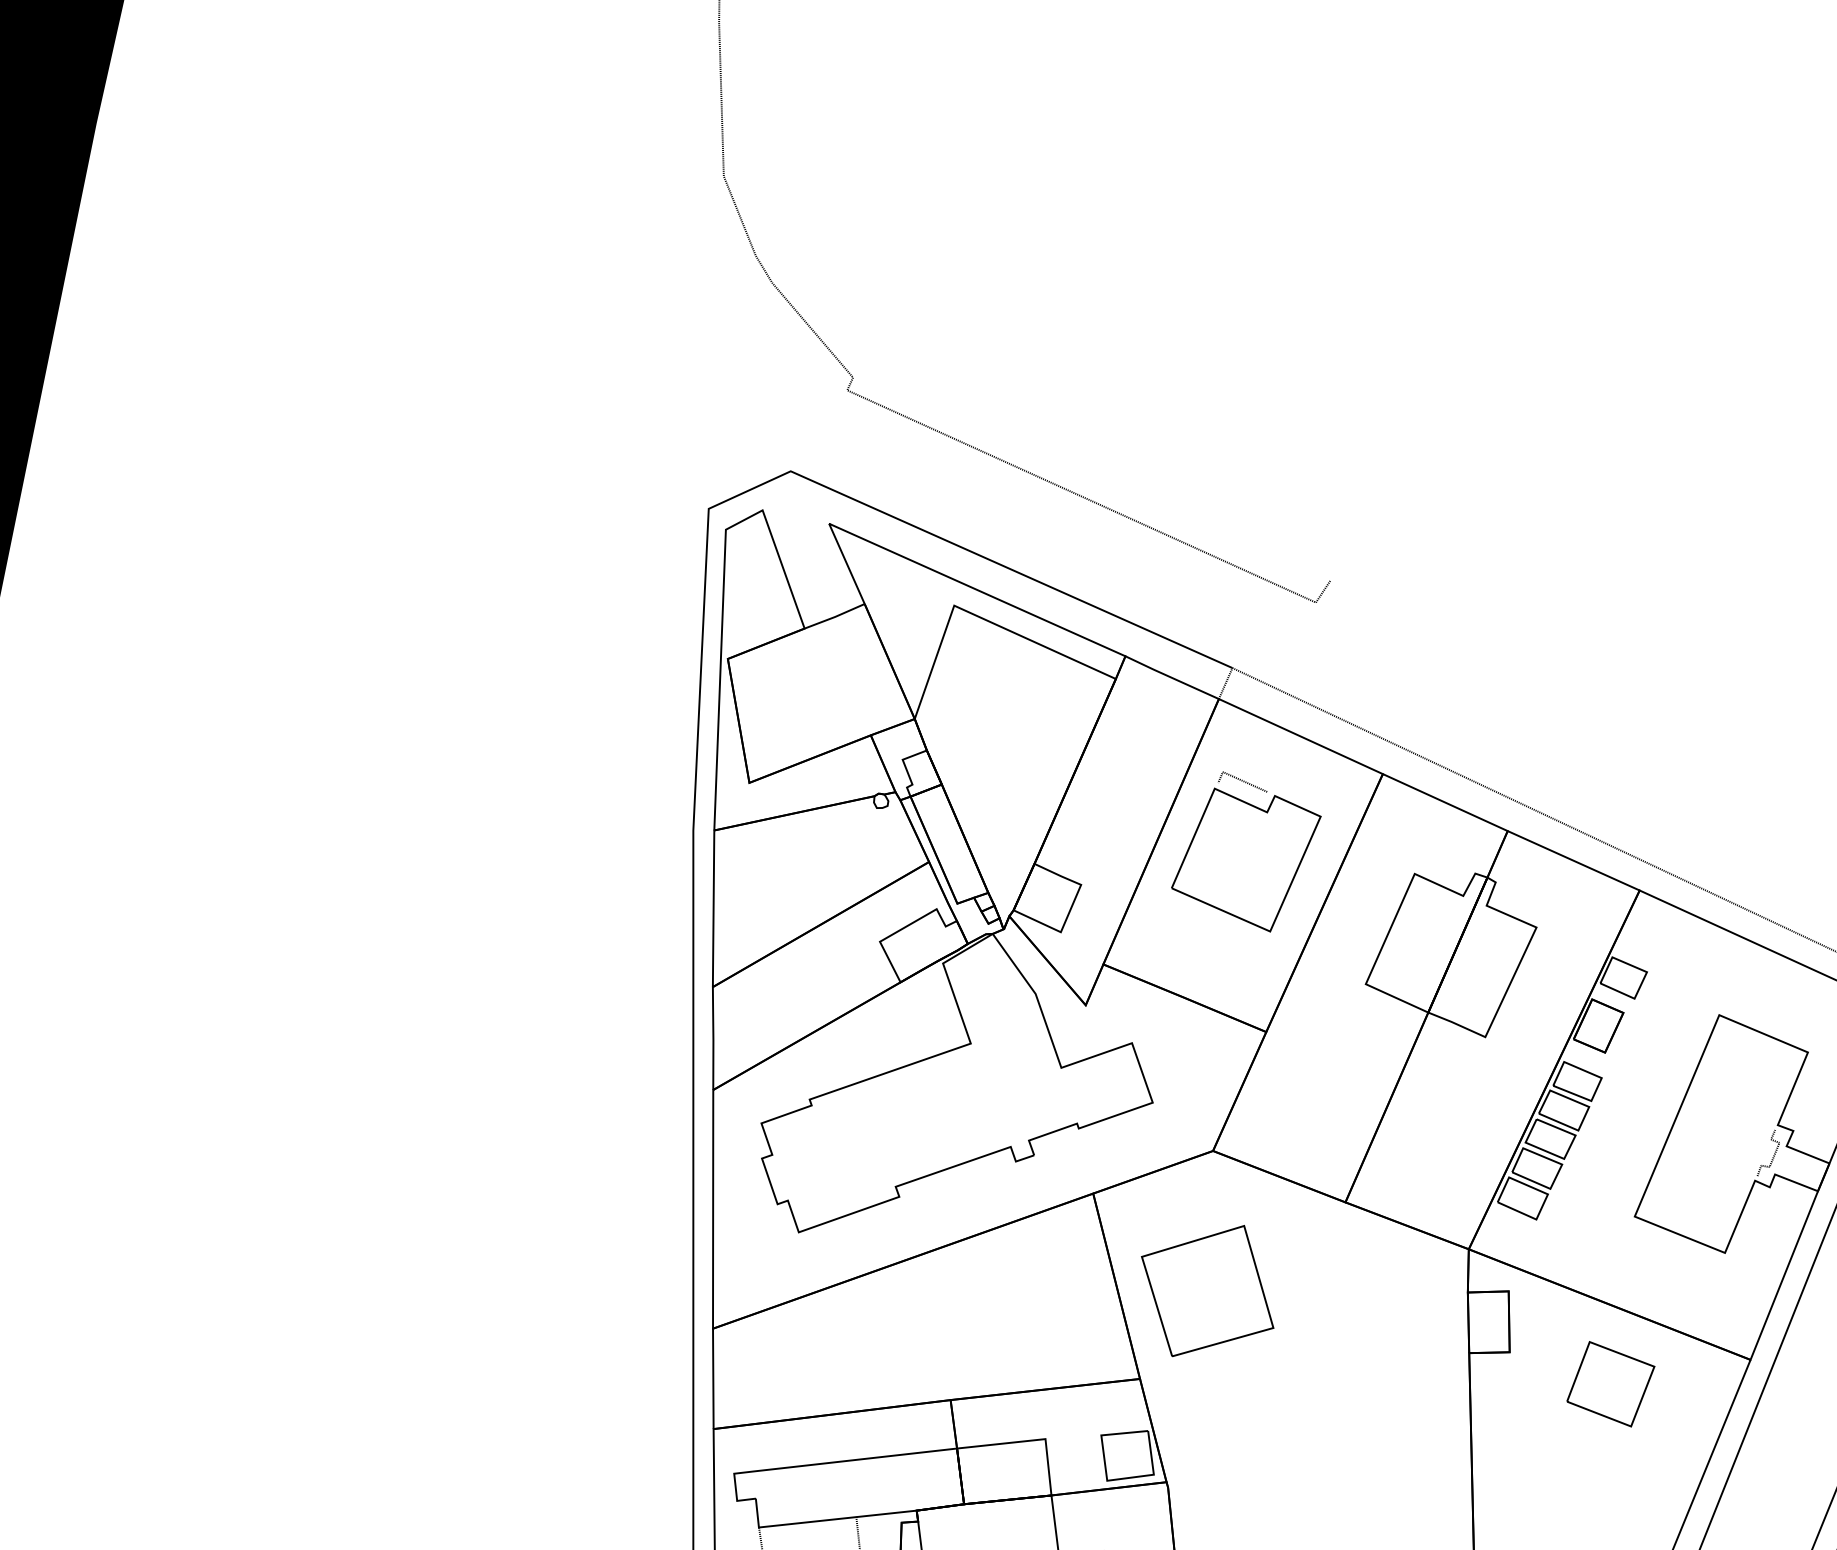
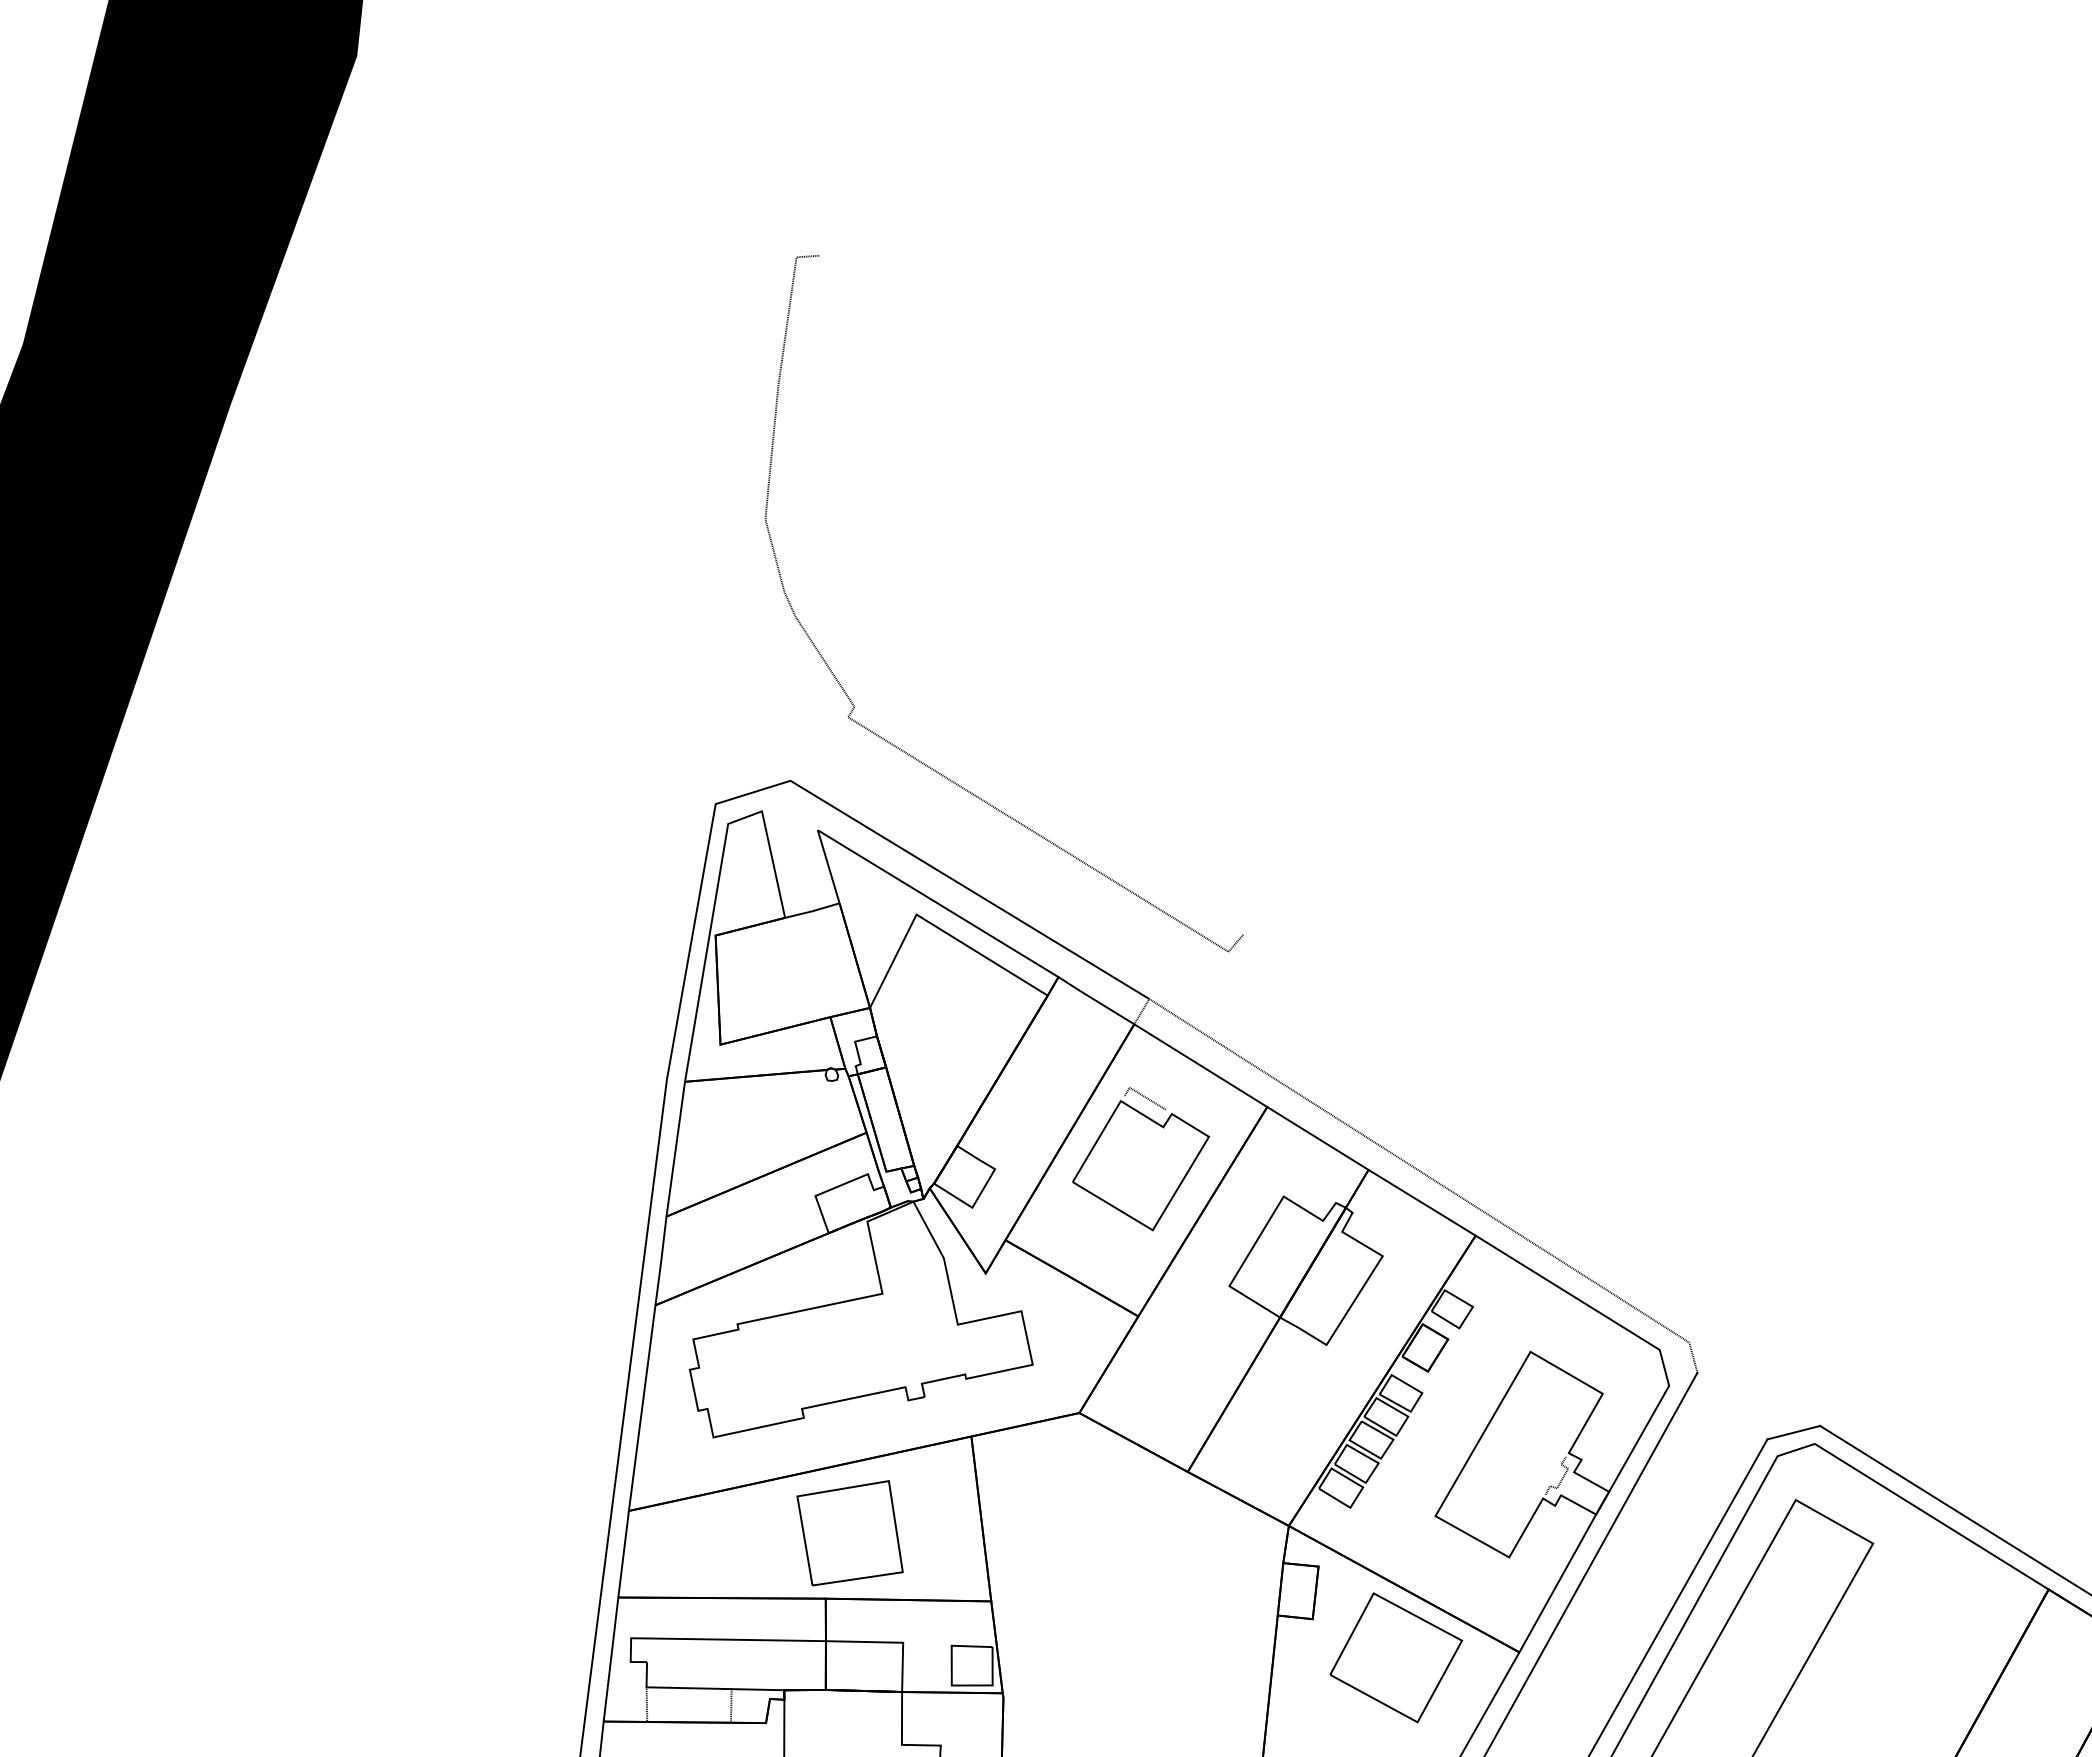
part: (1206, 1291) -> (849, 1533), moved
part: (1610, 1383) -> (1396, 1657), size x1.67

